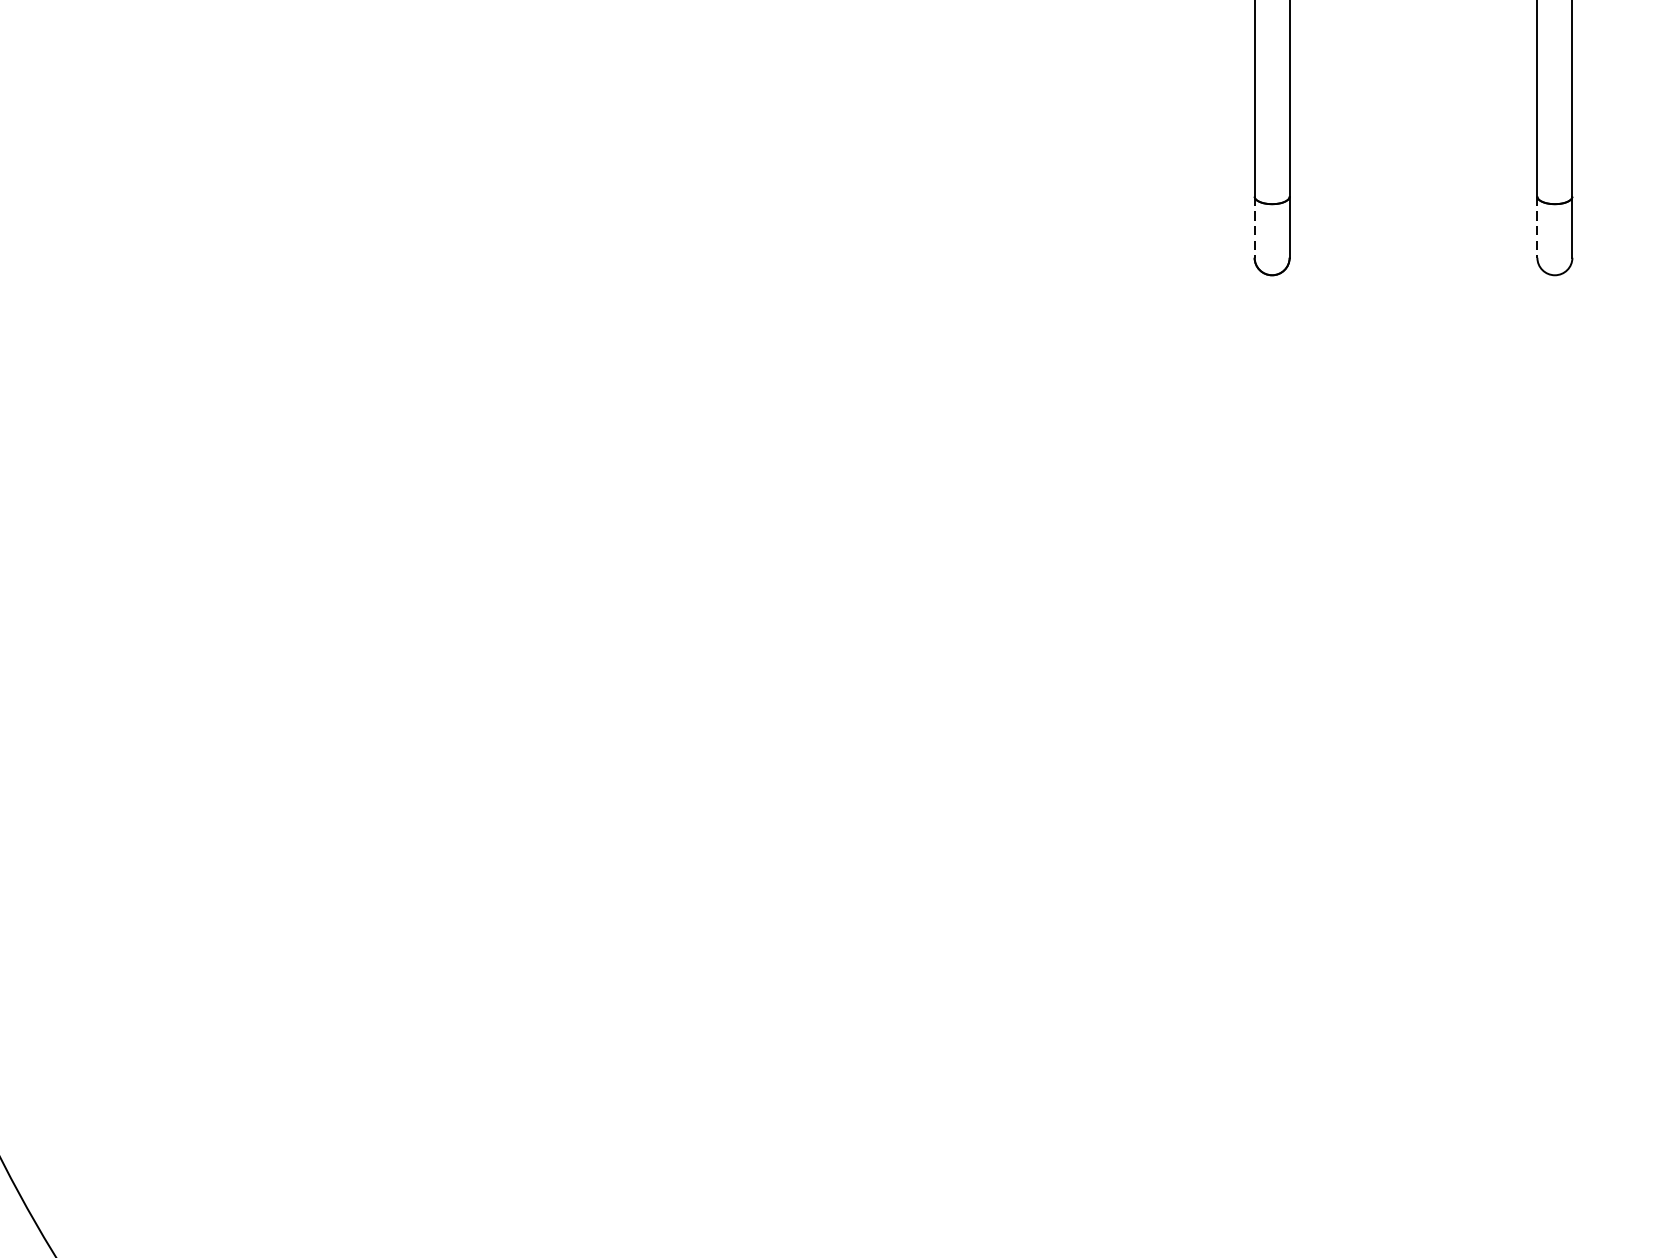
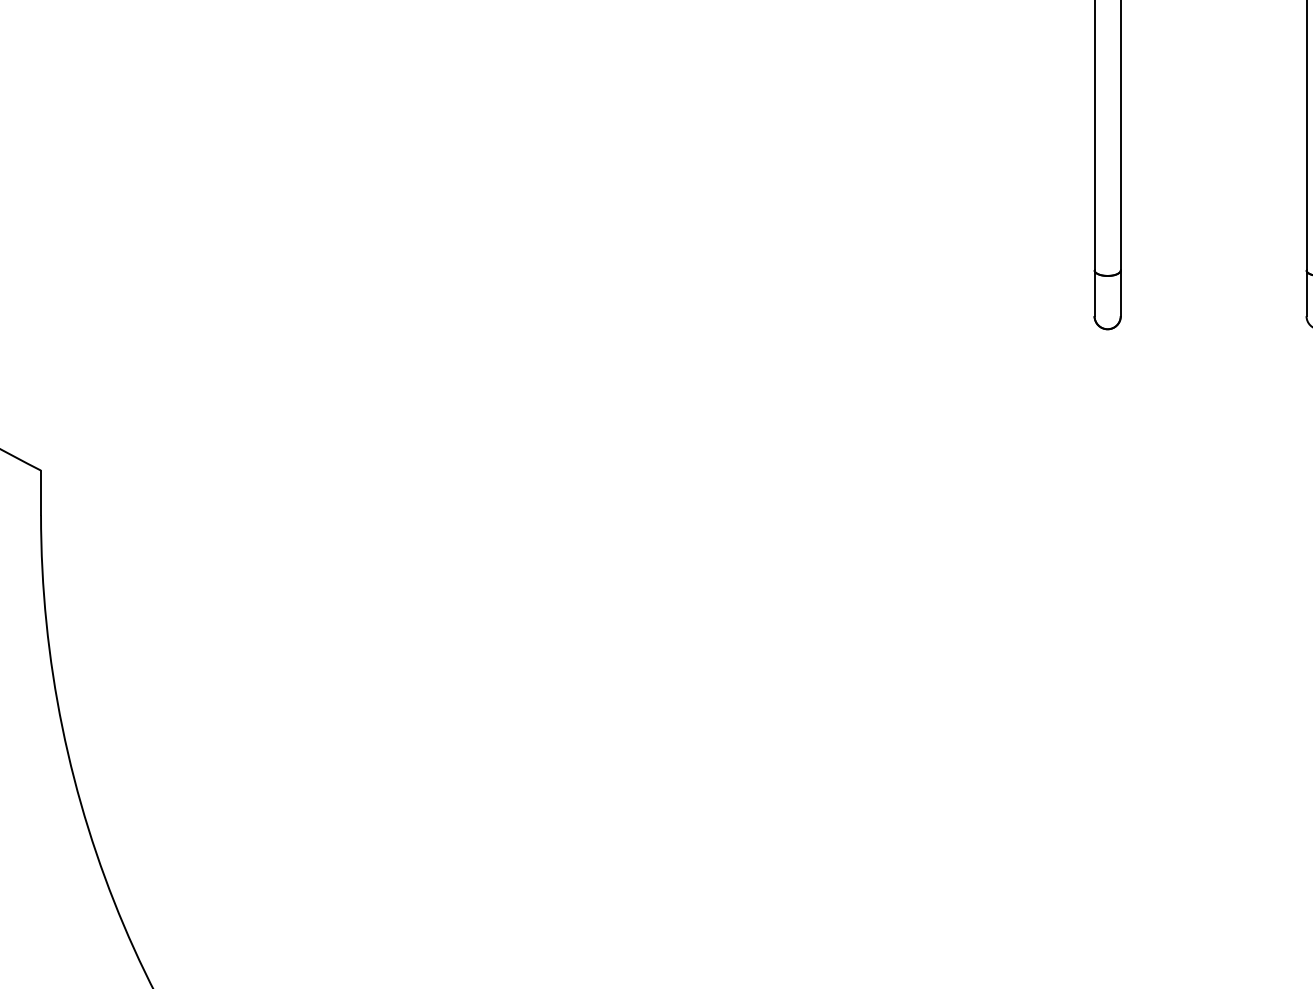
line: (1254, 227) -> (1094, 293), dashed -> solid
line: (1537, 227) -> (1306, 293), dashed -> solid

